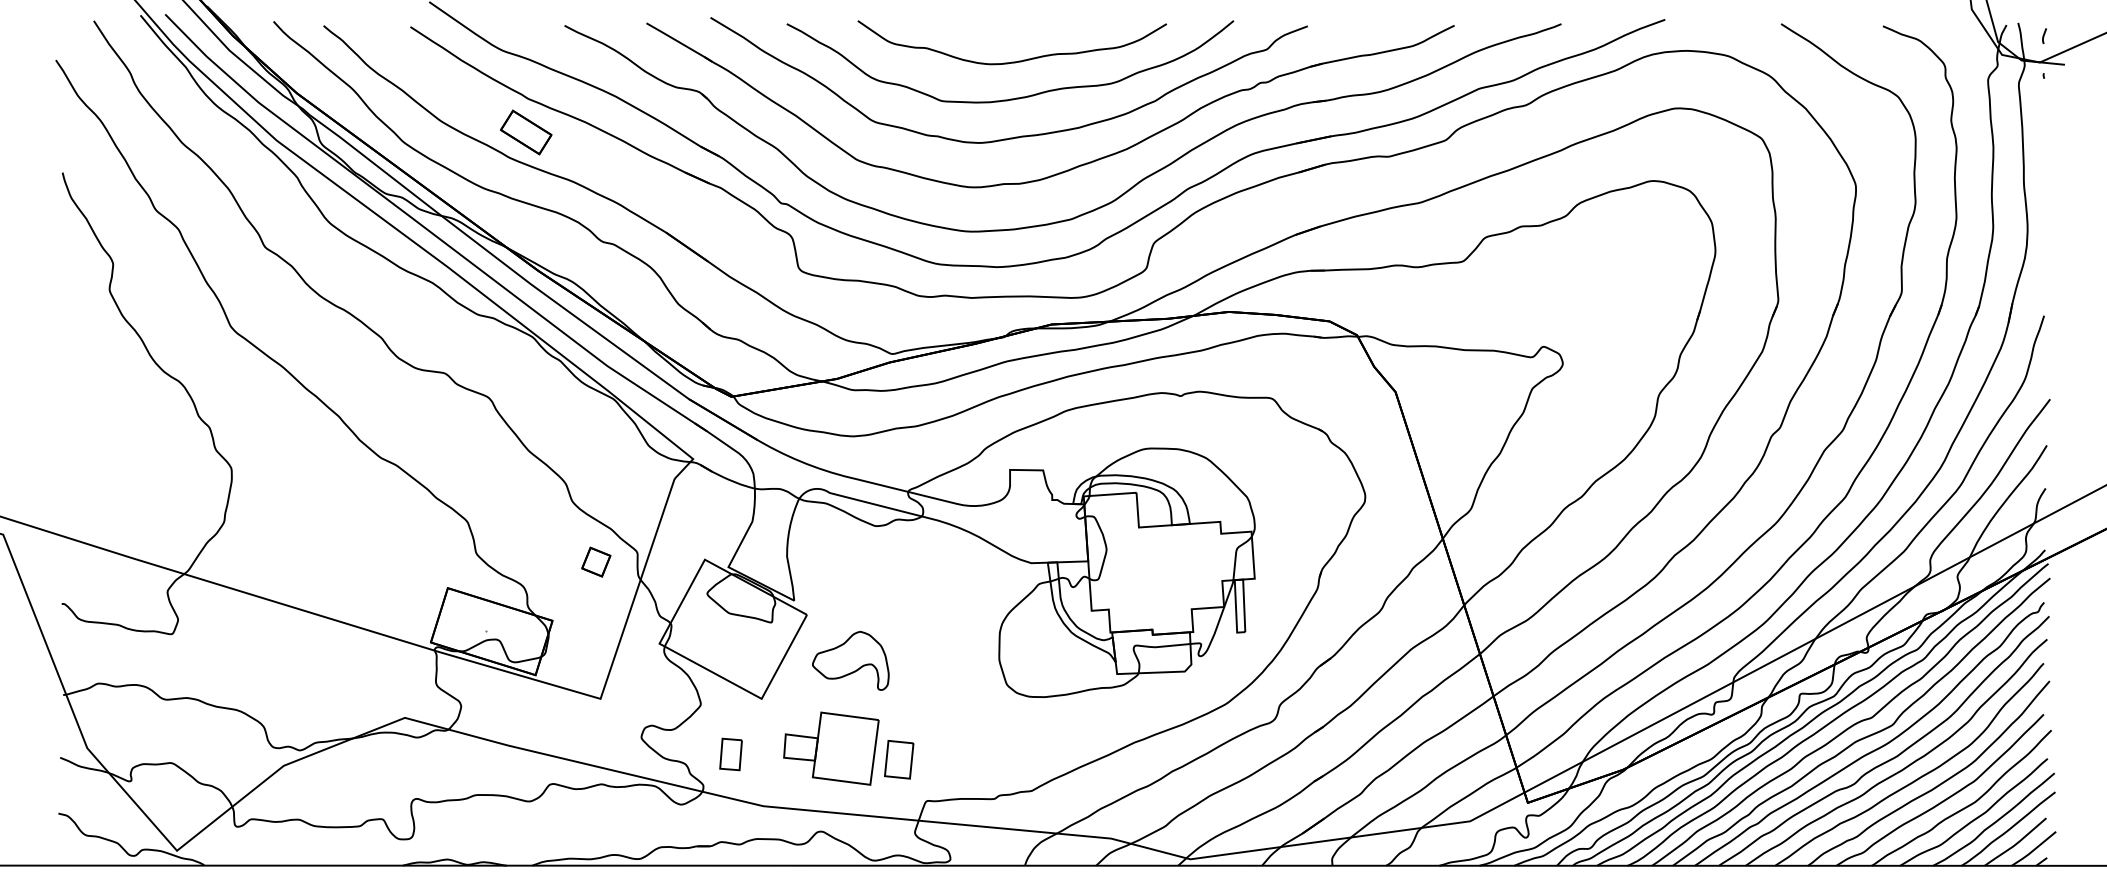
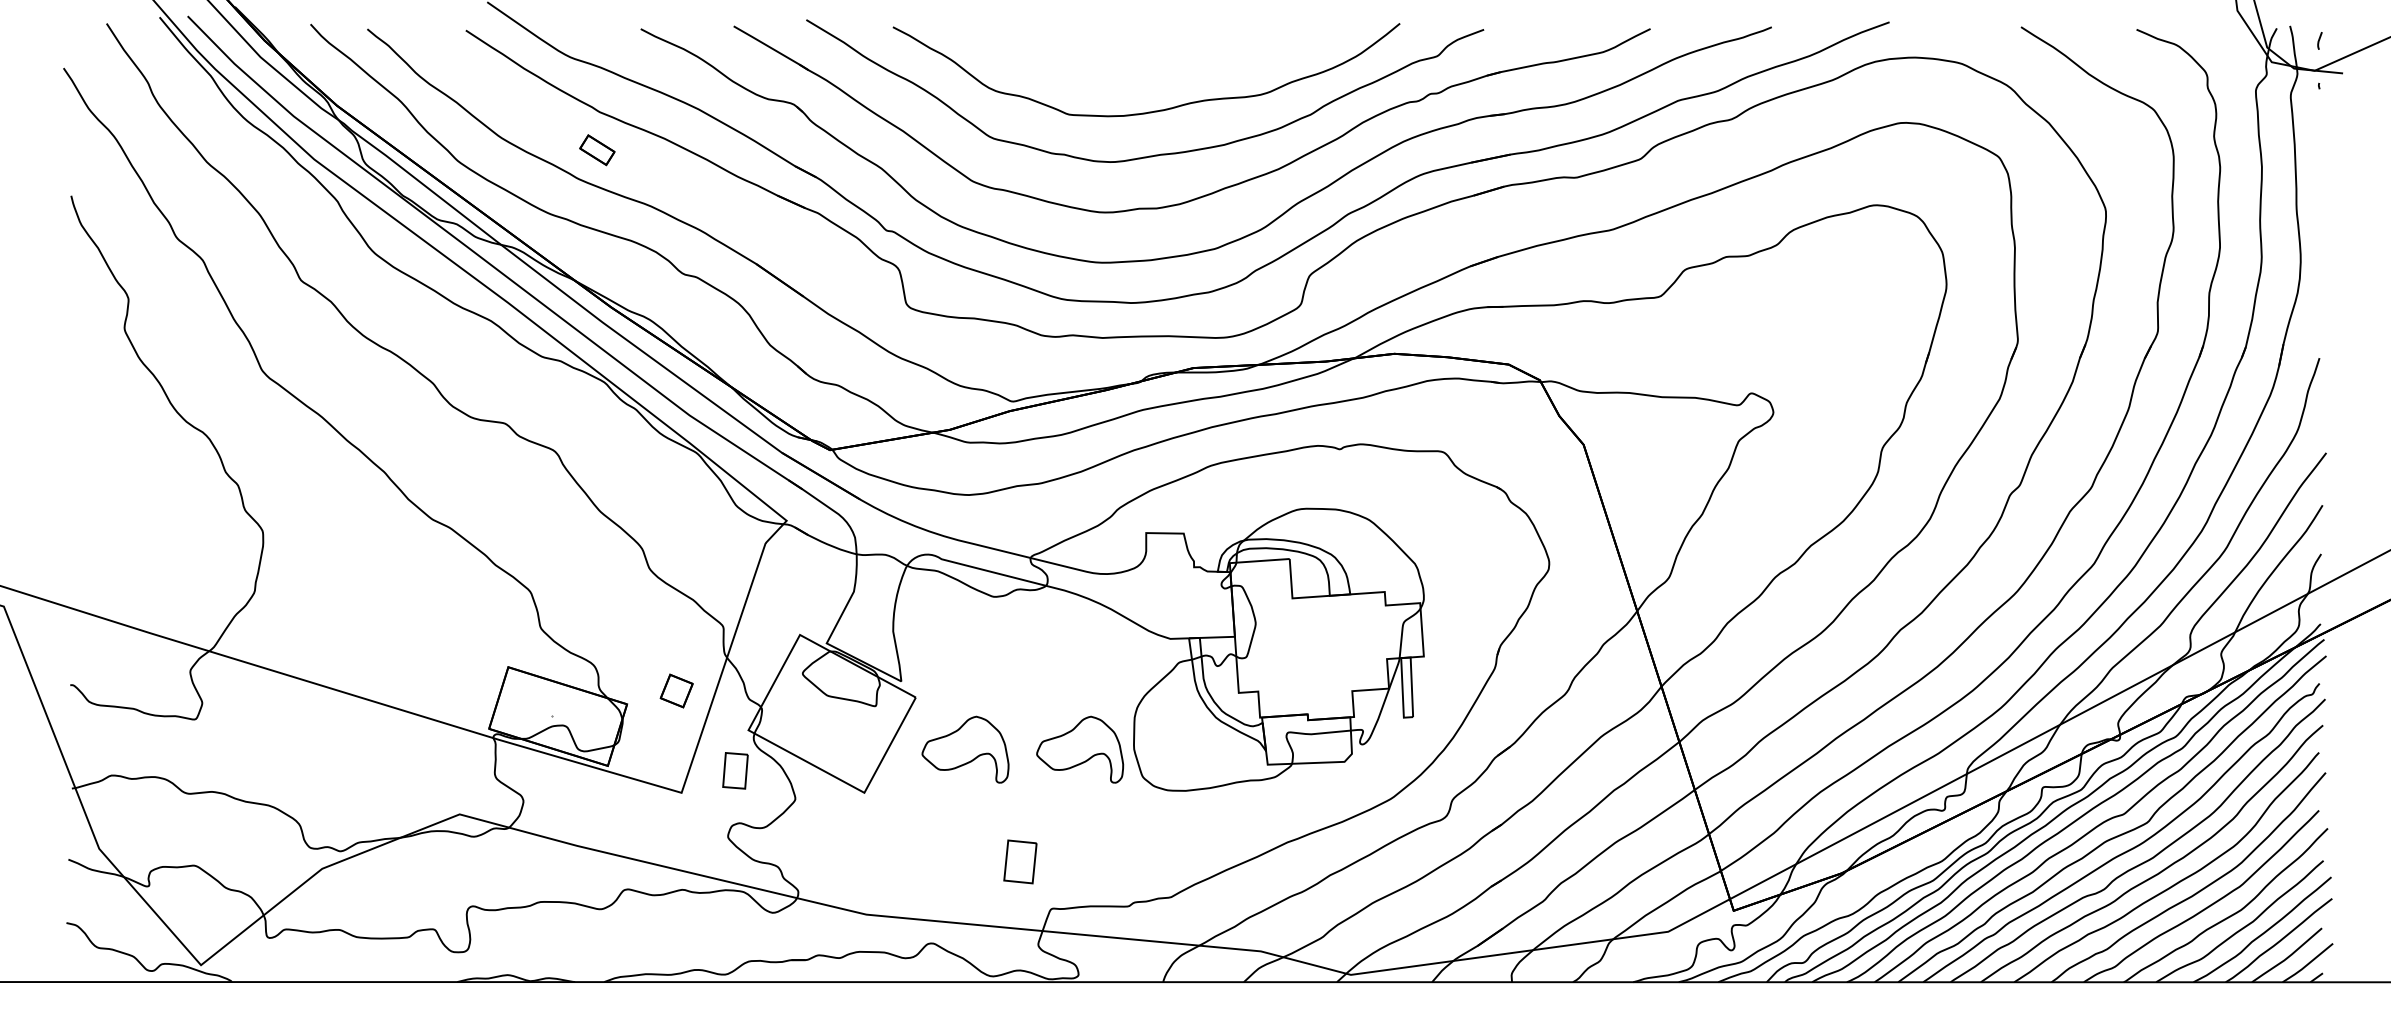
curve: (1011, 61) -> (1147, 69), removed
part: (526, 132) -> (597, 150), size x0.6
part: (596, 561) -> (676, 690), moved
part: (951, 660) -> (1079, 749), added
part: (831, 748) -> (943, 849), removed
part: (730, 754) -> (734, 770), moved

